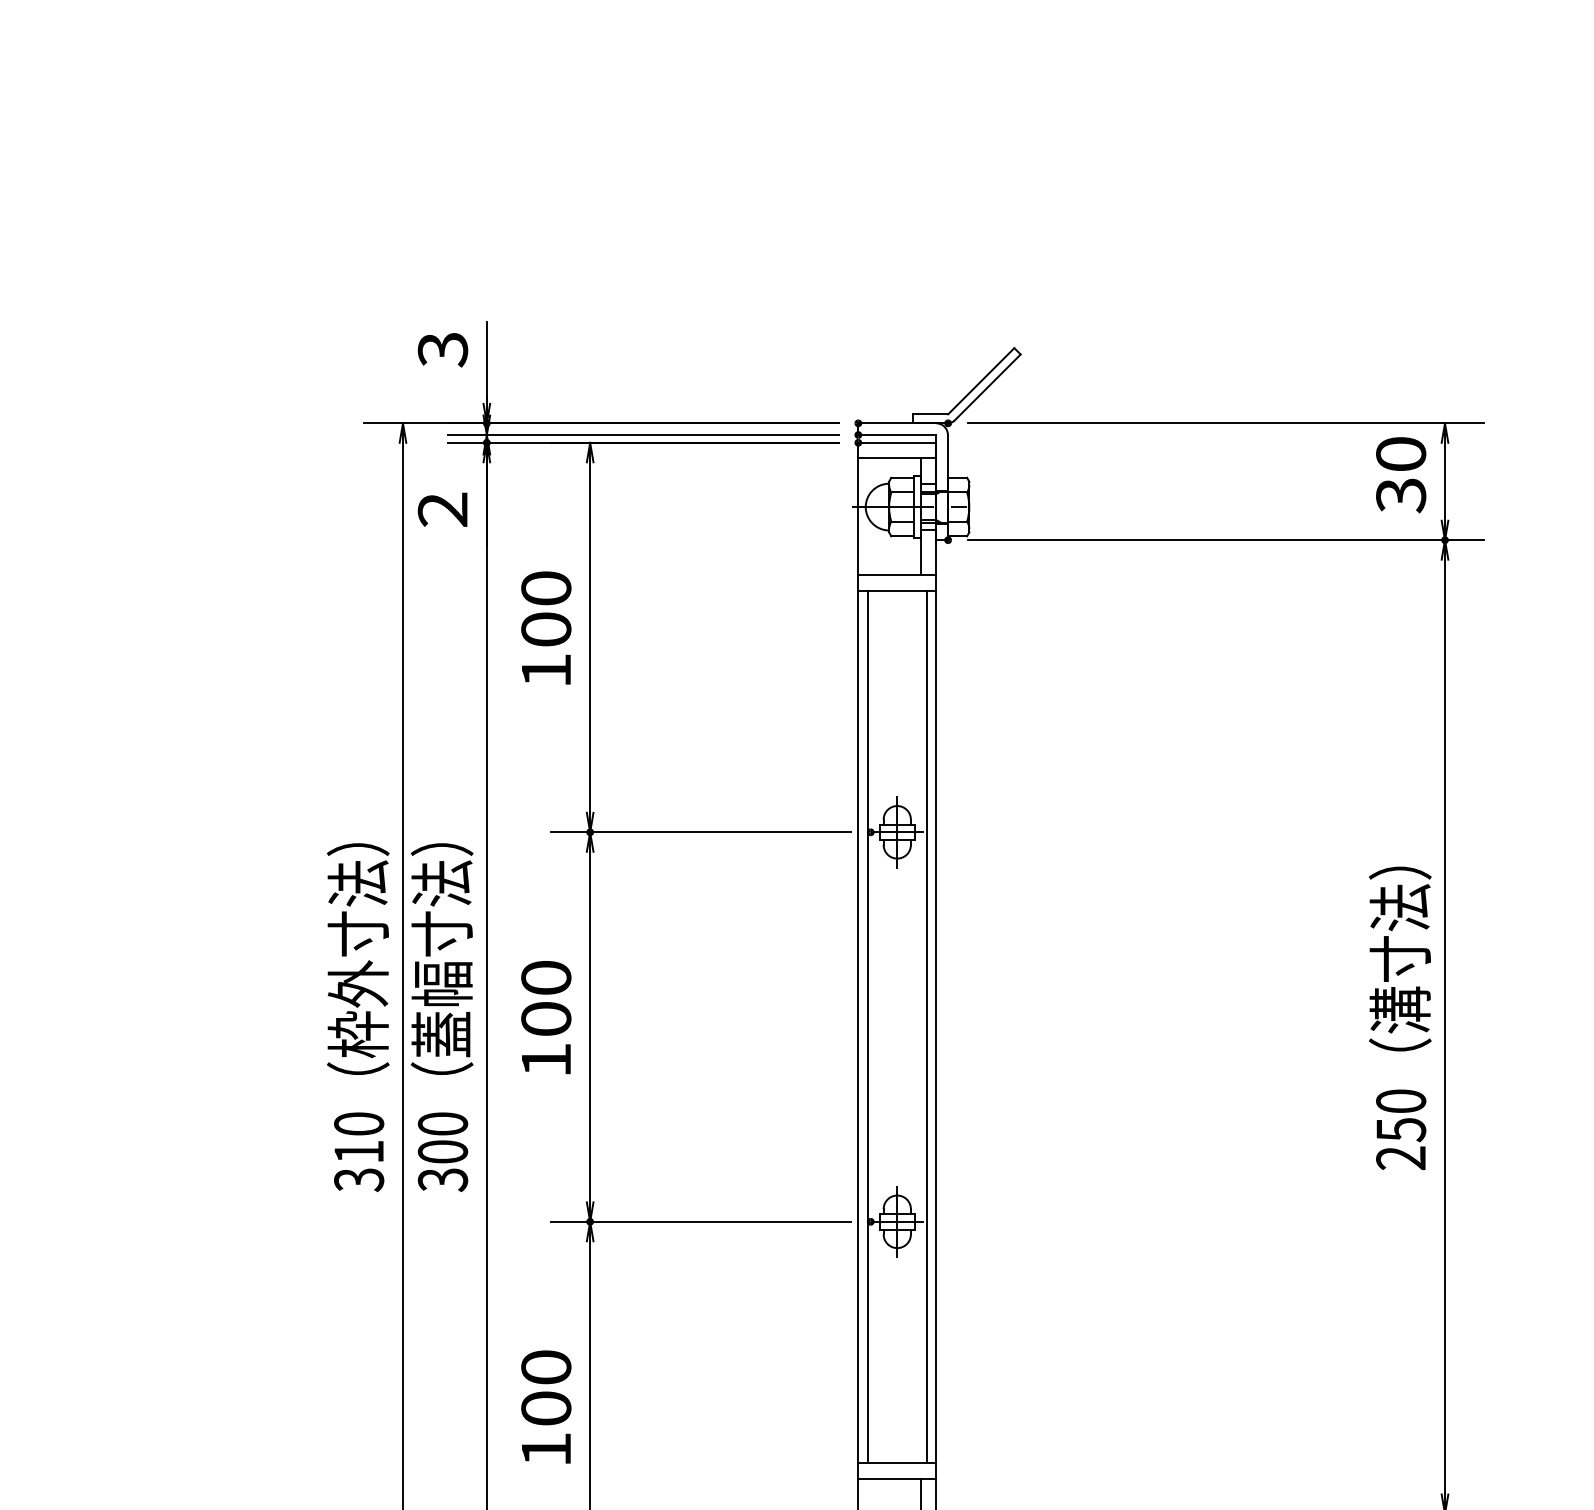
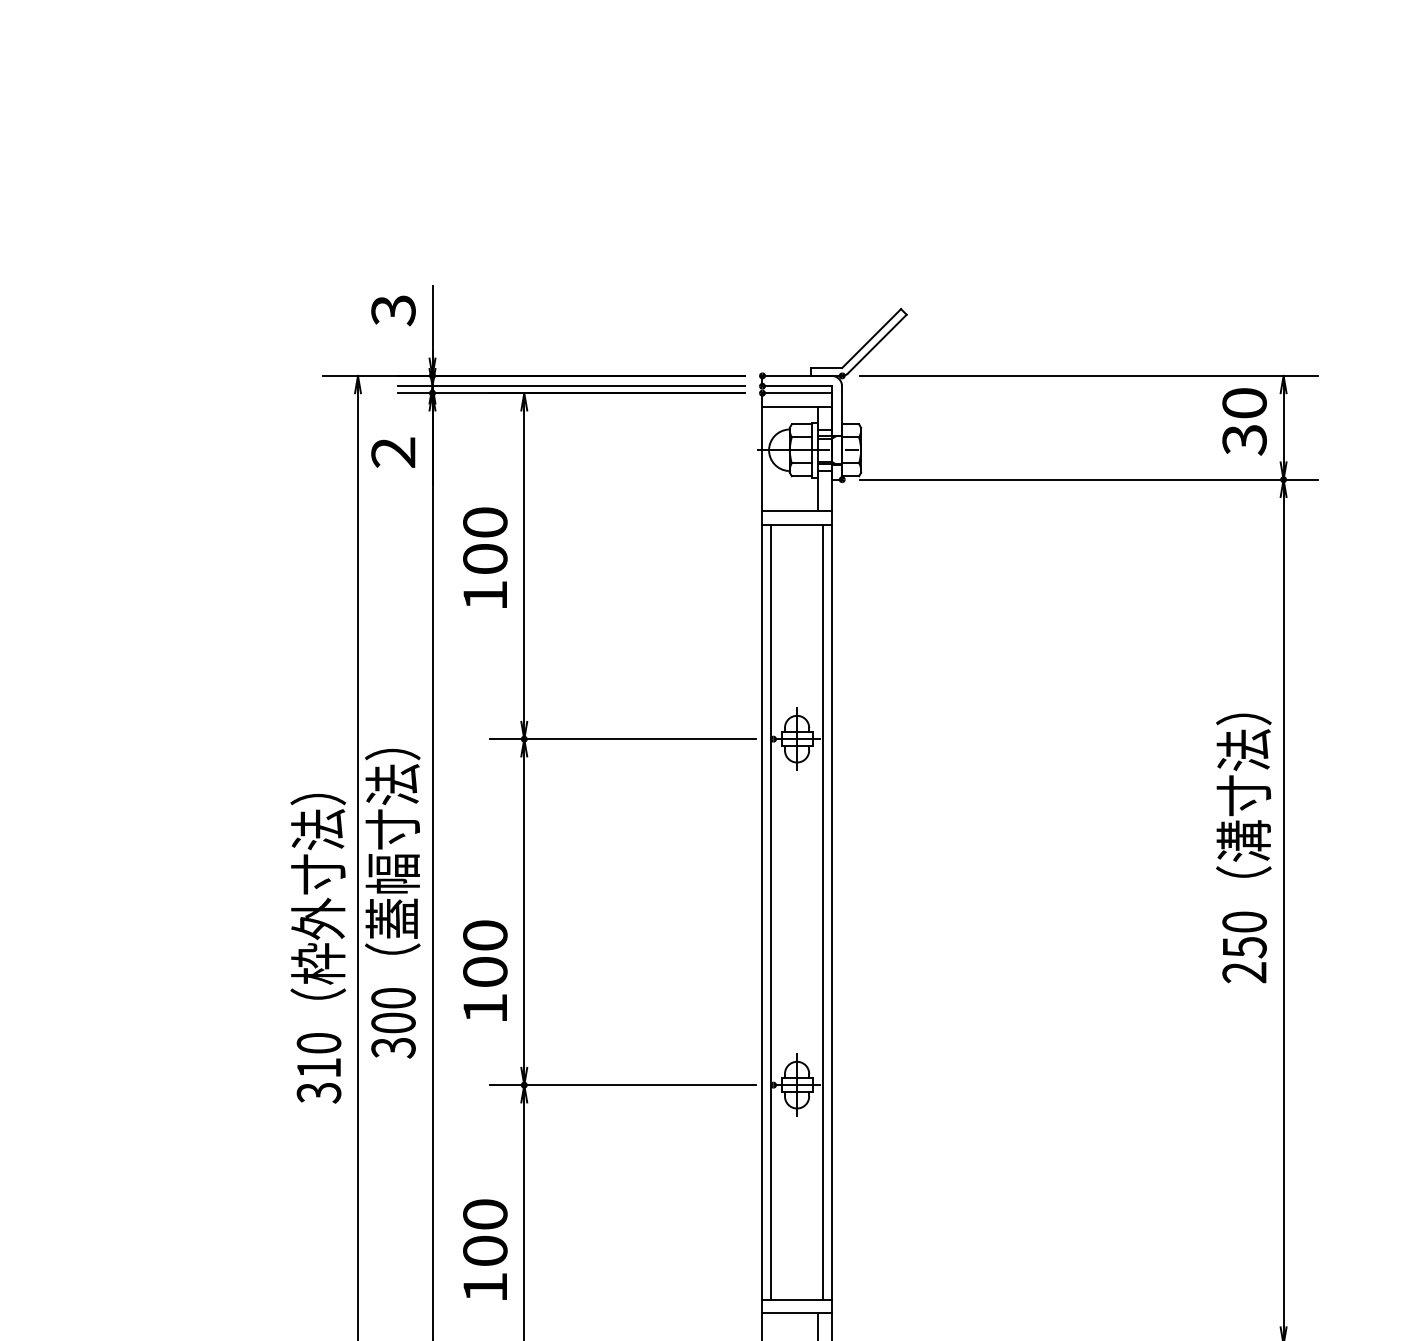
text: (358, 1017) -> (318, 948), moved
text: (546, 1017) -> (485, 970), moved
text: (1399, 1018) -> (1243, 848), moved

